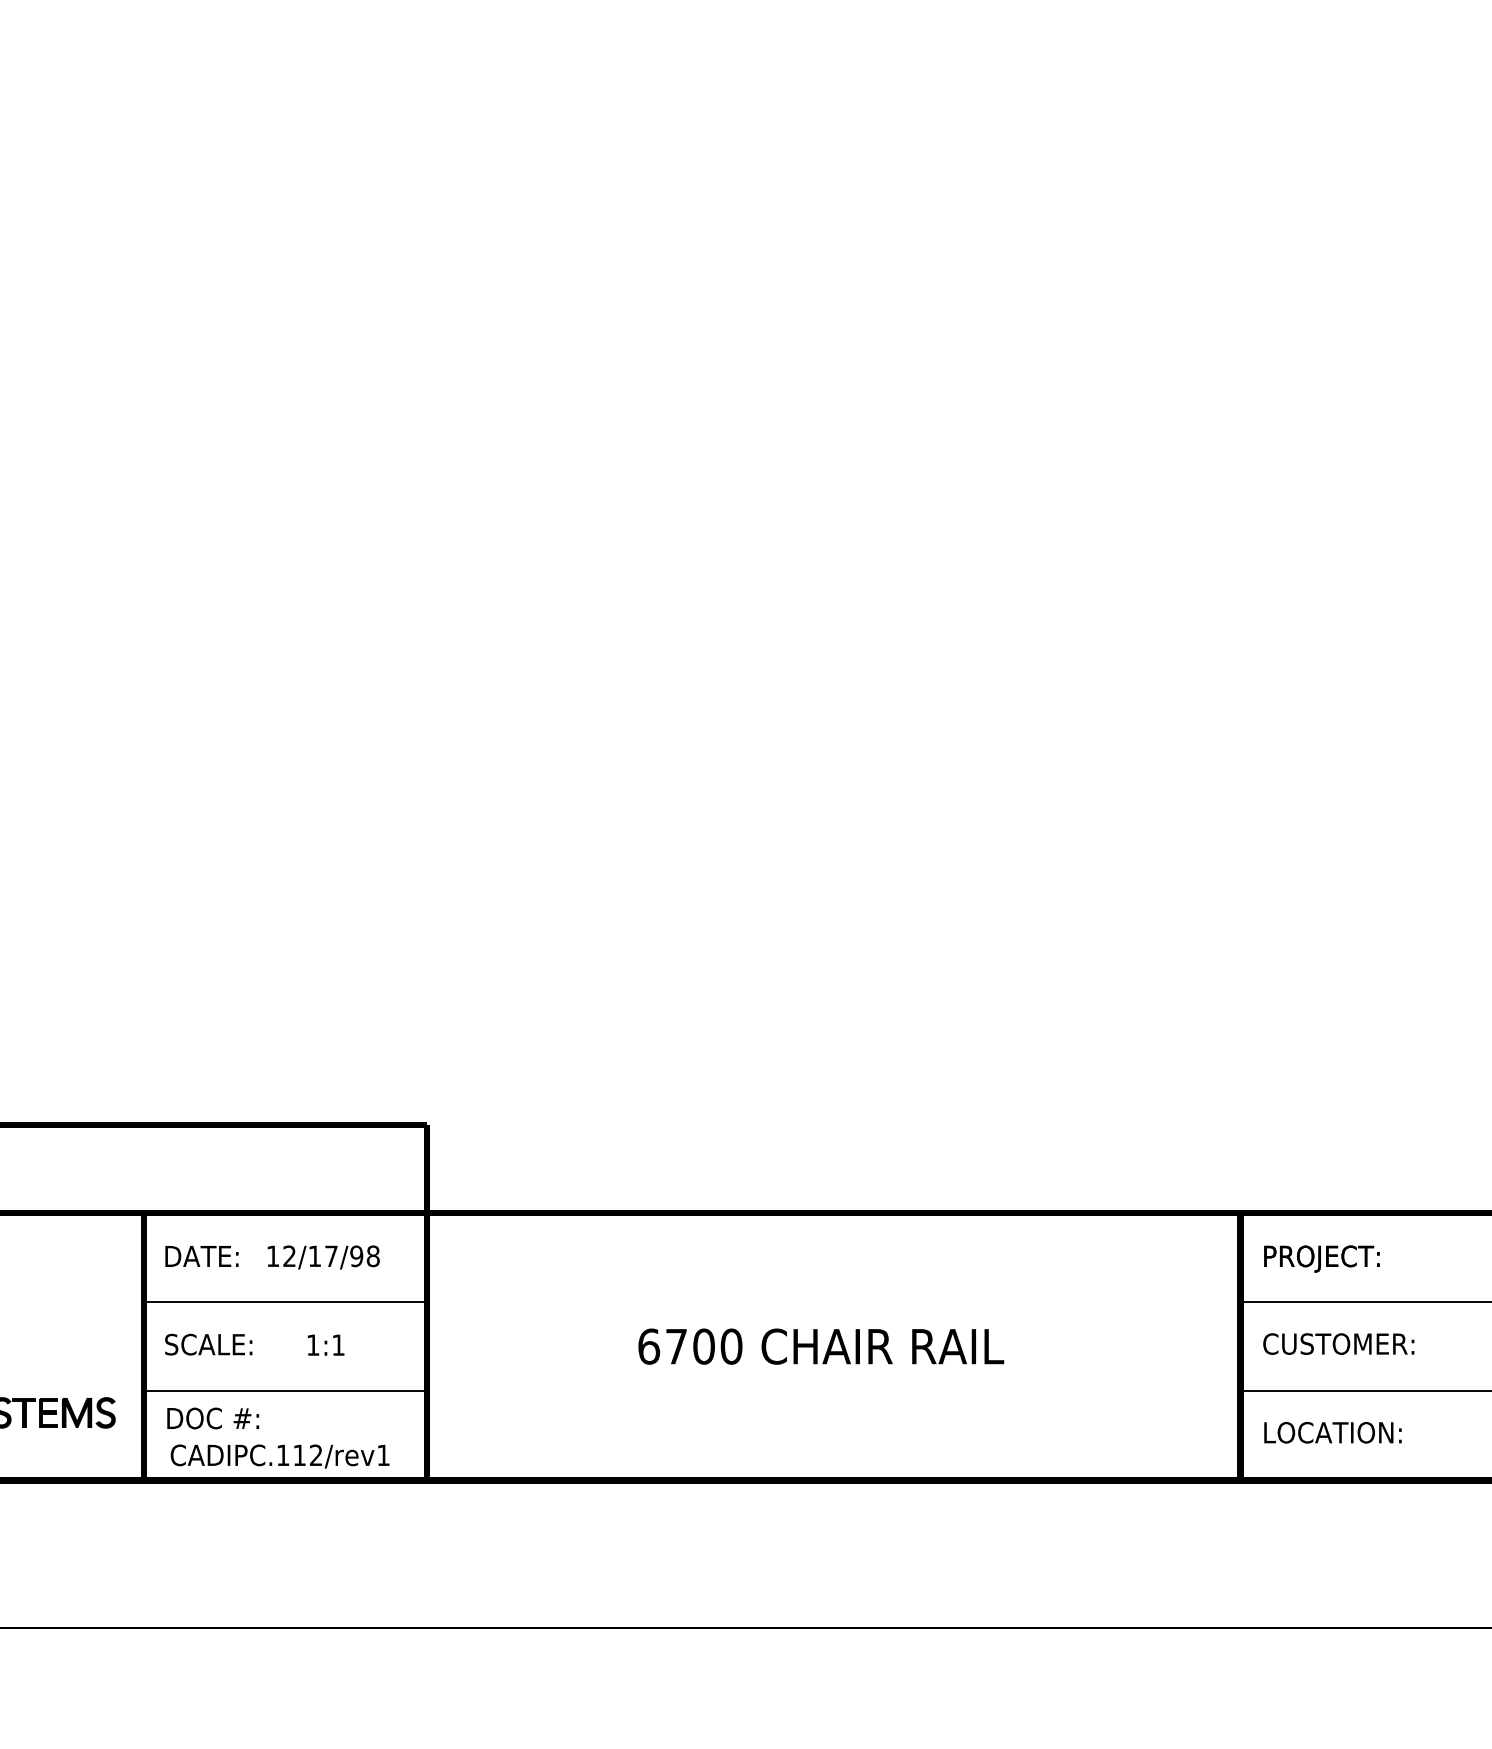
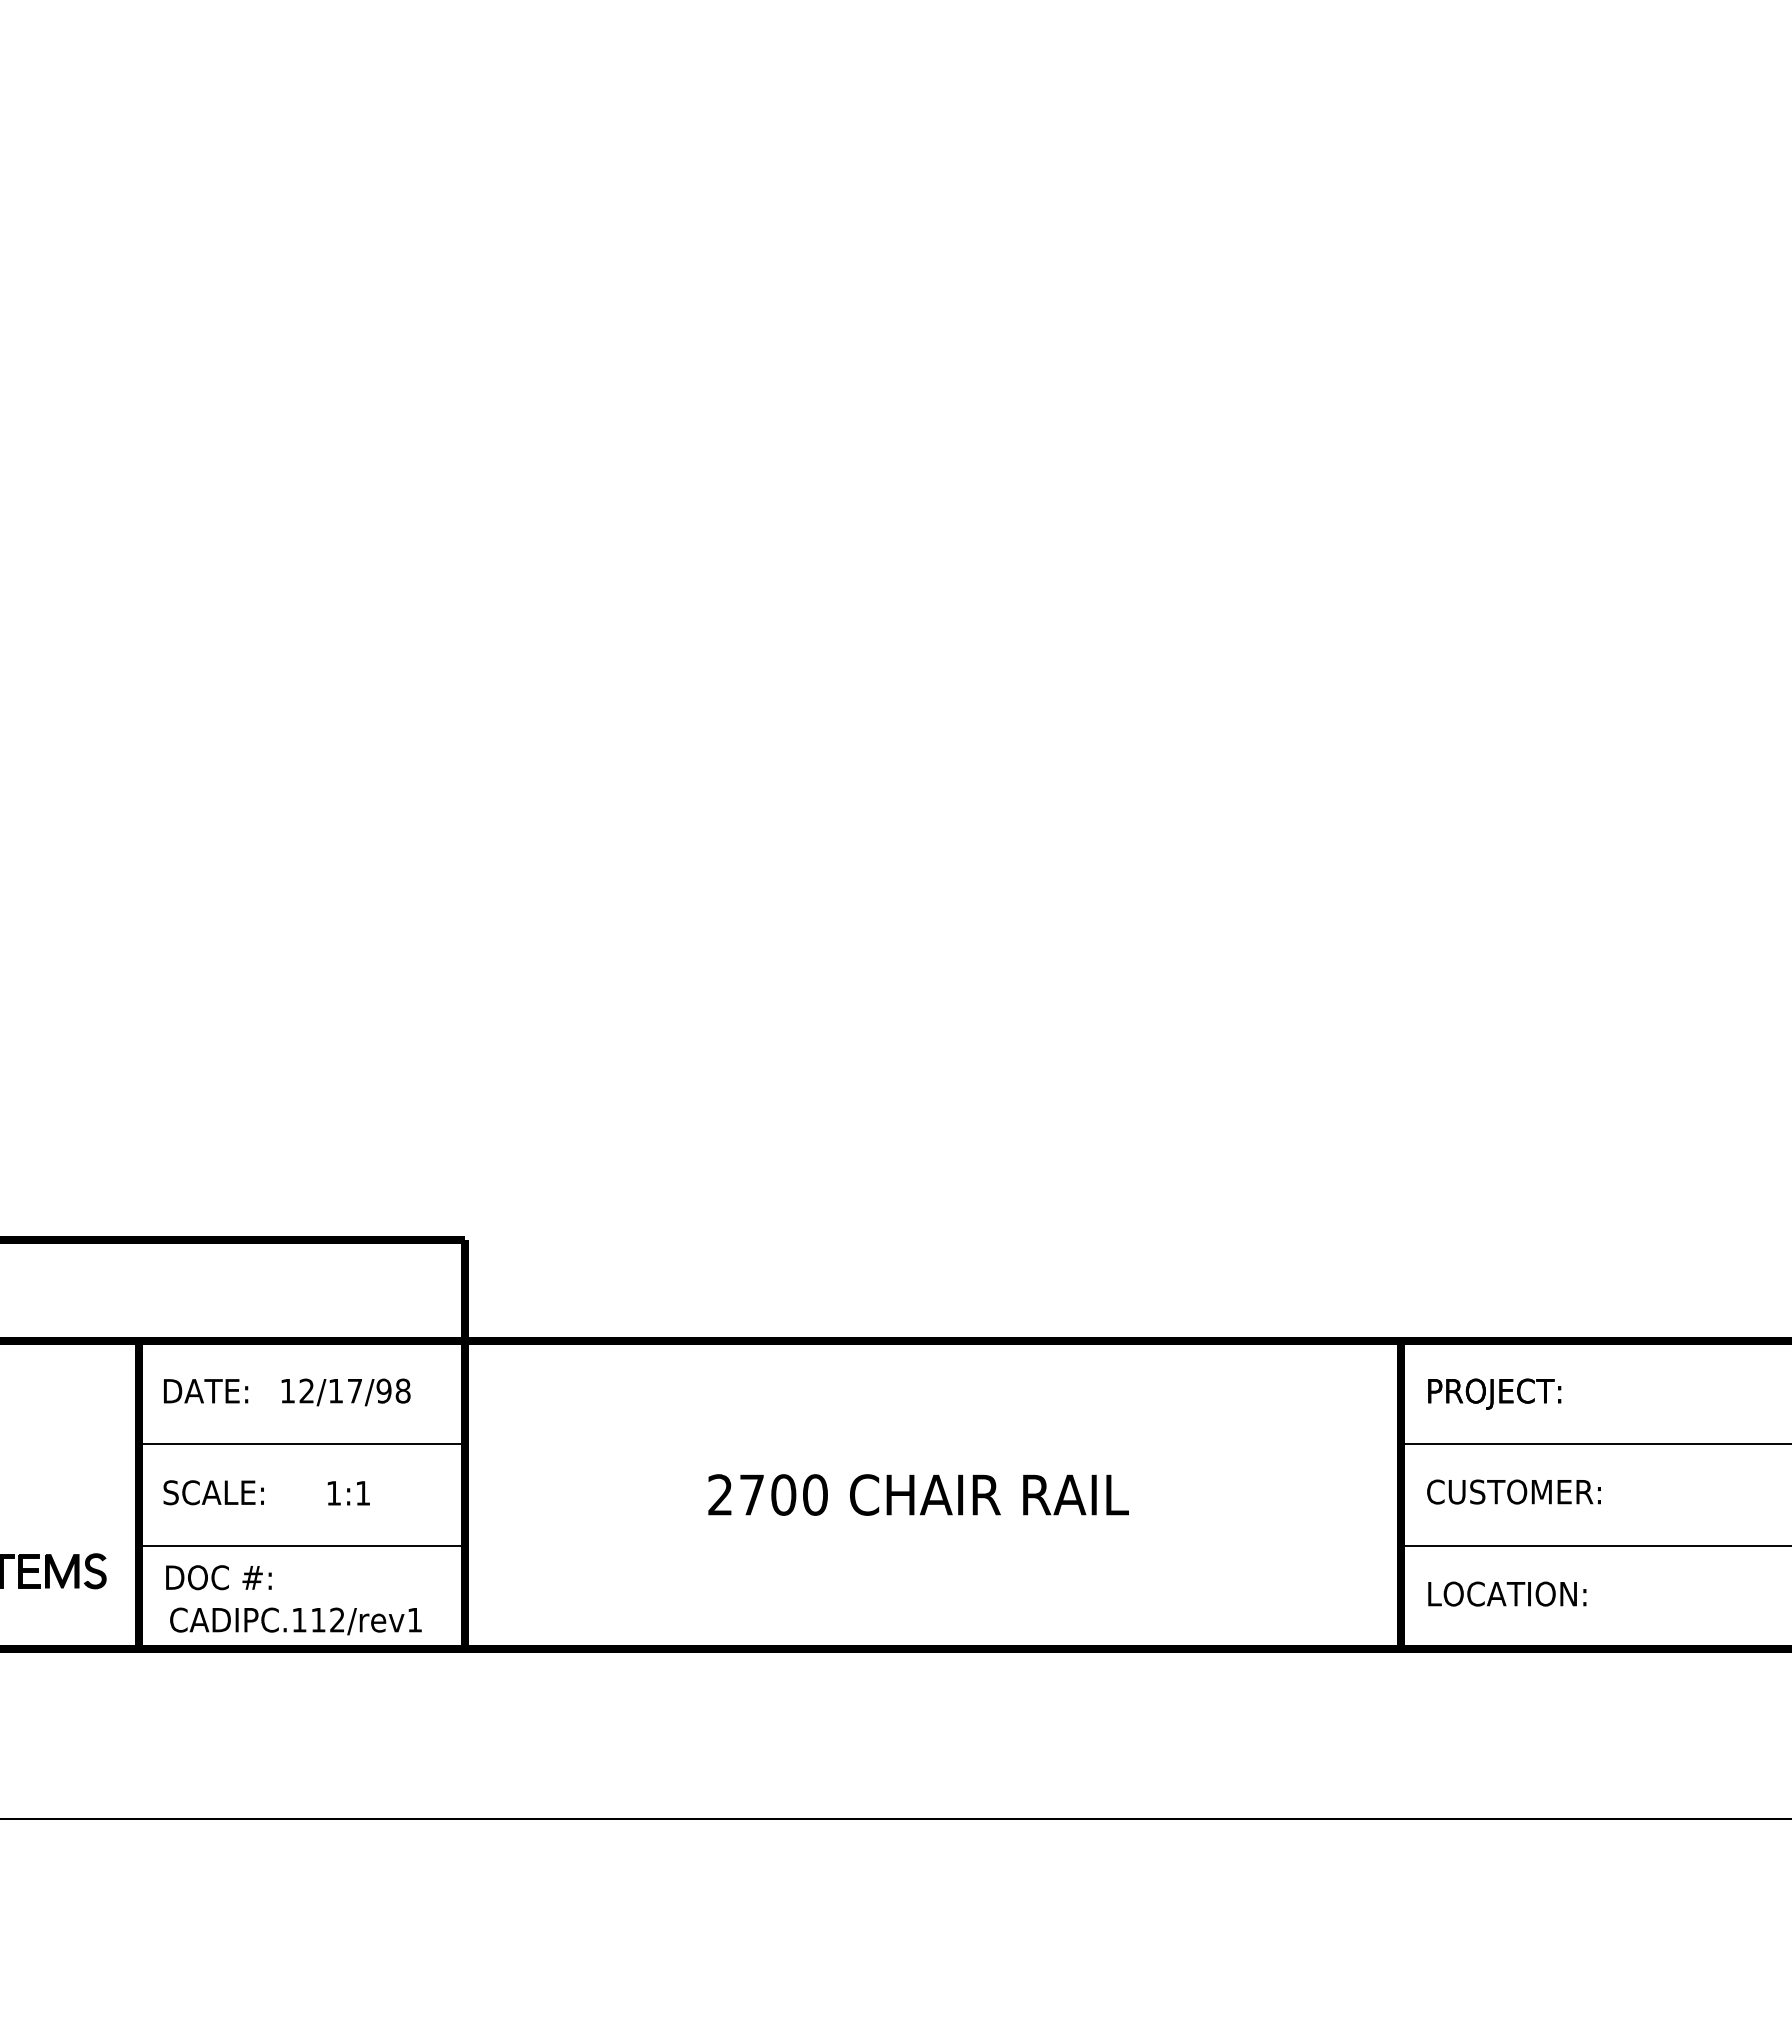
text: (649, 1346) -> (720, 1494), 6700 -> 2700

